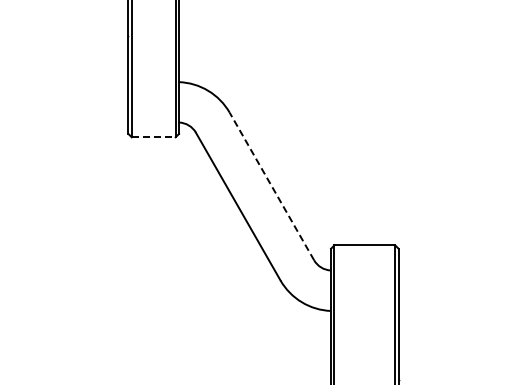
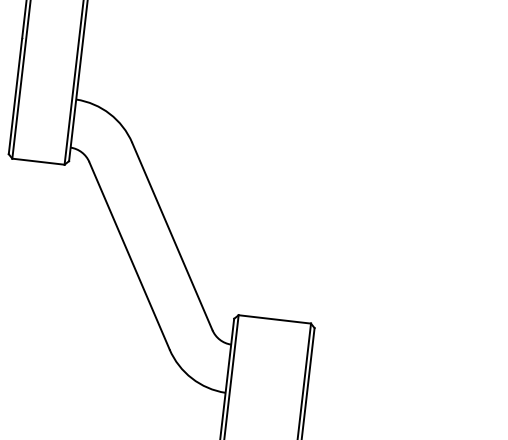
line: (153, 137) -> (38, 161), dashed -> solid
line: (271, 186) -> (171, 236), dashed -> solid

